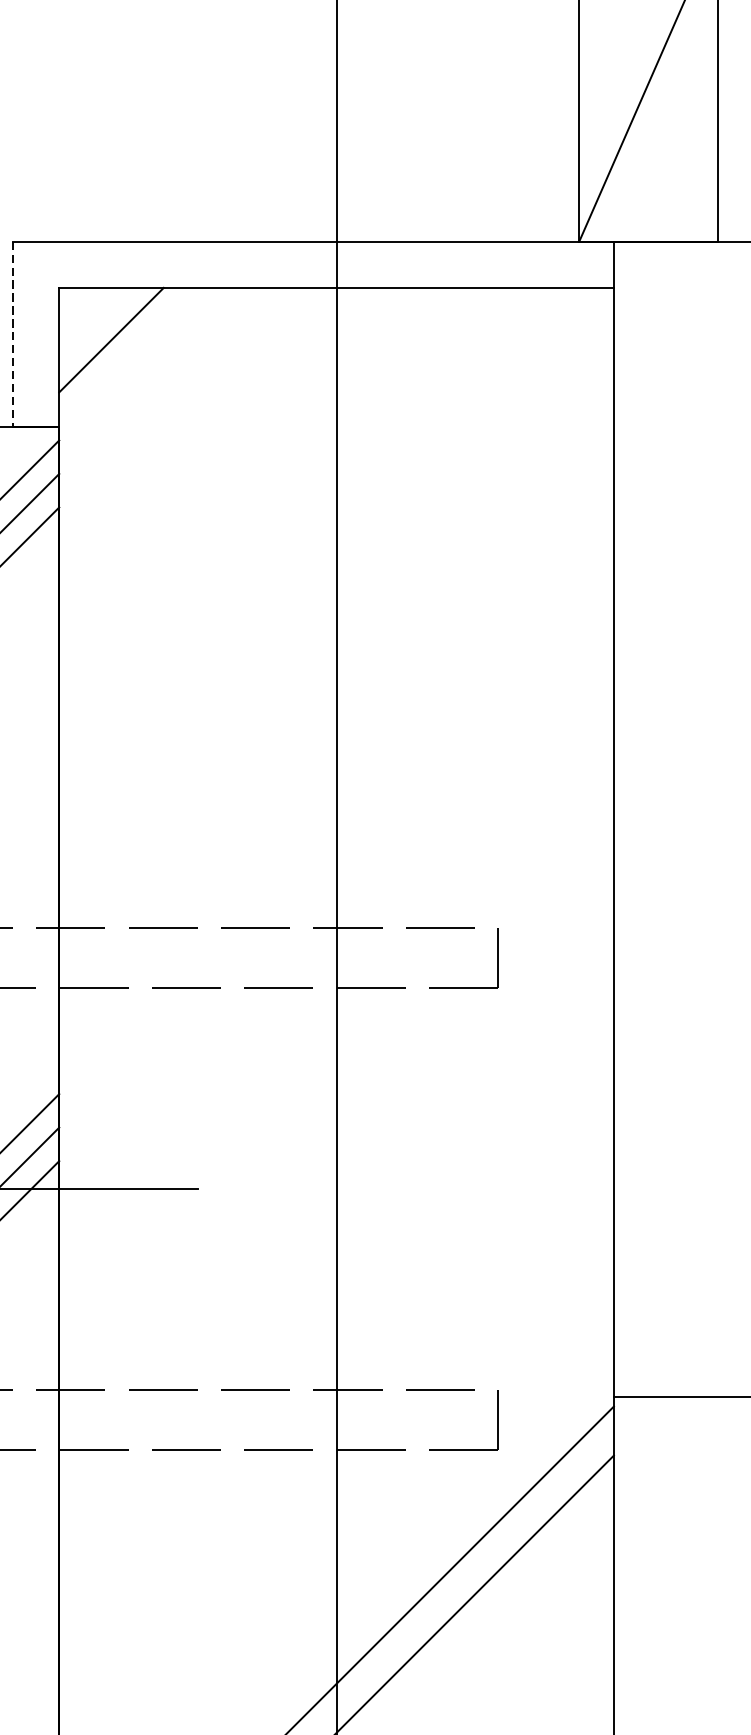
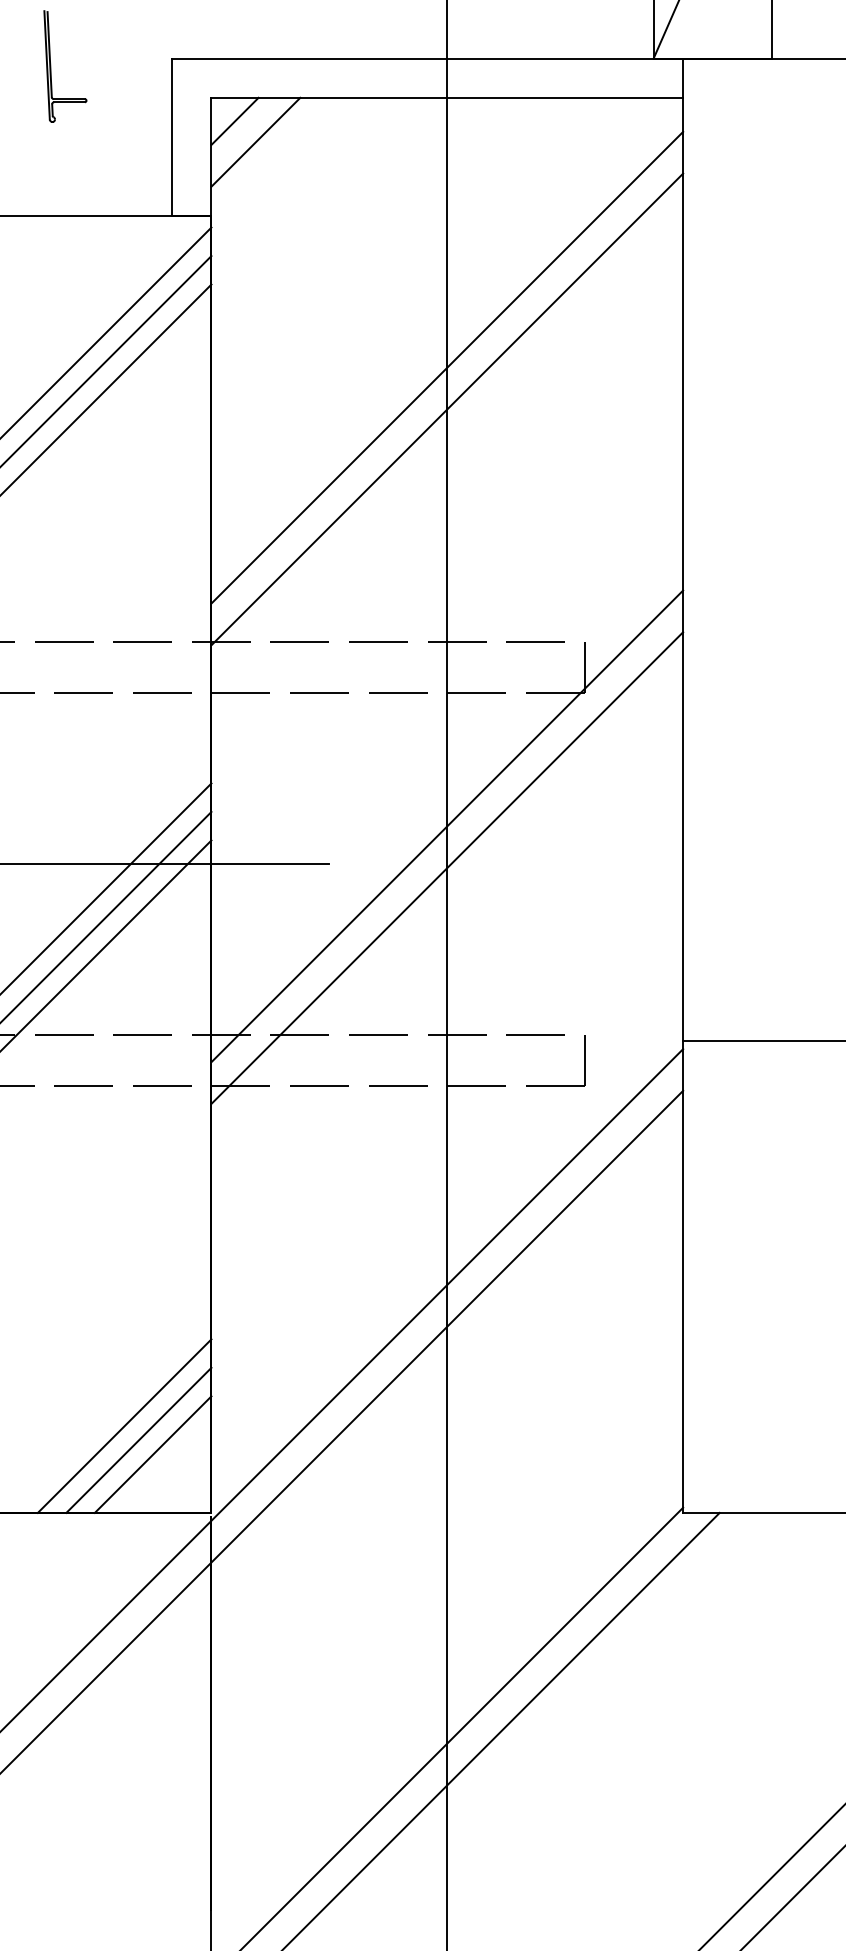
line: (86, 314) -> (234, 120), added
line: (13, 334) -> (172, 137), dashed -> solid
line: (336, 605) -> (447, 367), added
line: (336, 654) -> (447, 409), added
line: (336, 1144) -> (447, 826), added
line: (336, 1192) -> (447, 867), added

